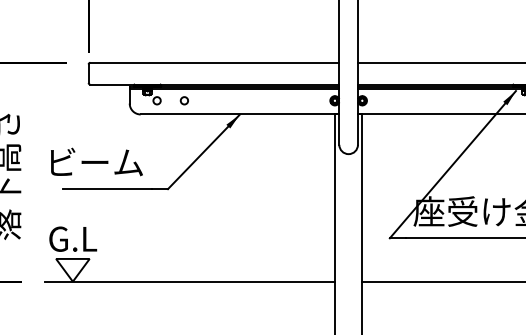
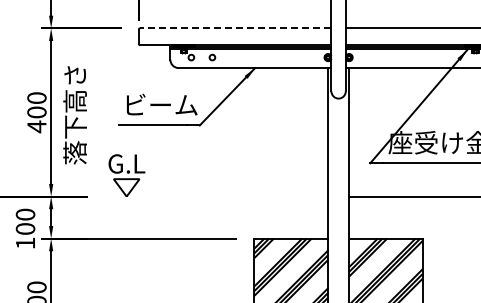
line: (214, 62) -> (235, 28), solid -> dashed
text: (96, 161) -> (161, 104), moved
line: (189, 281) -> (216, 196), removed

